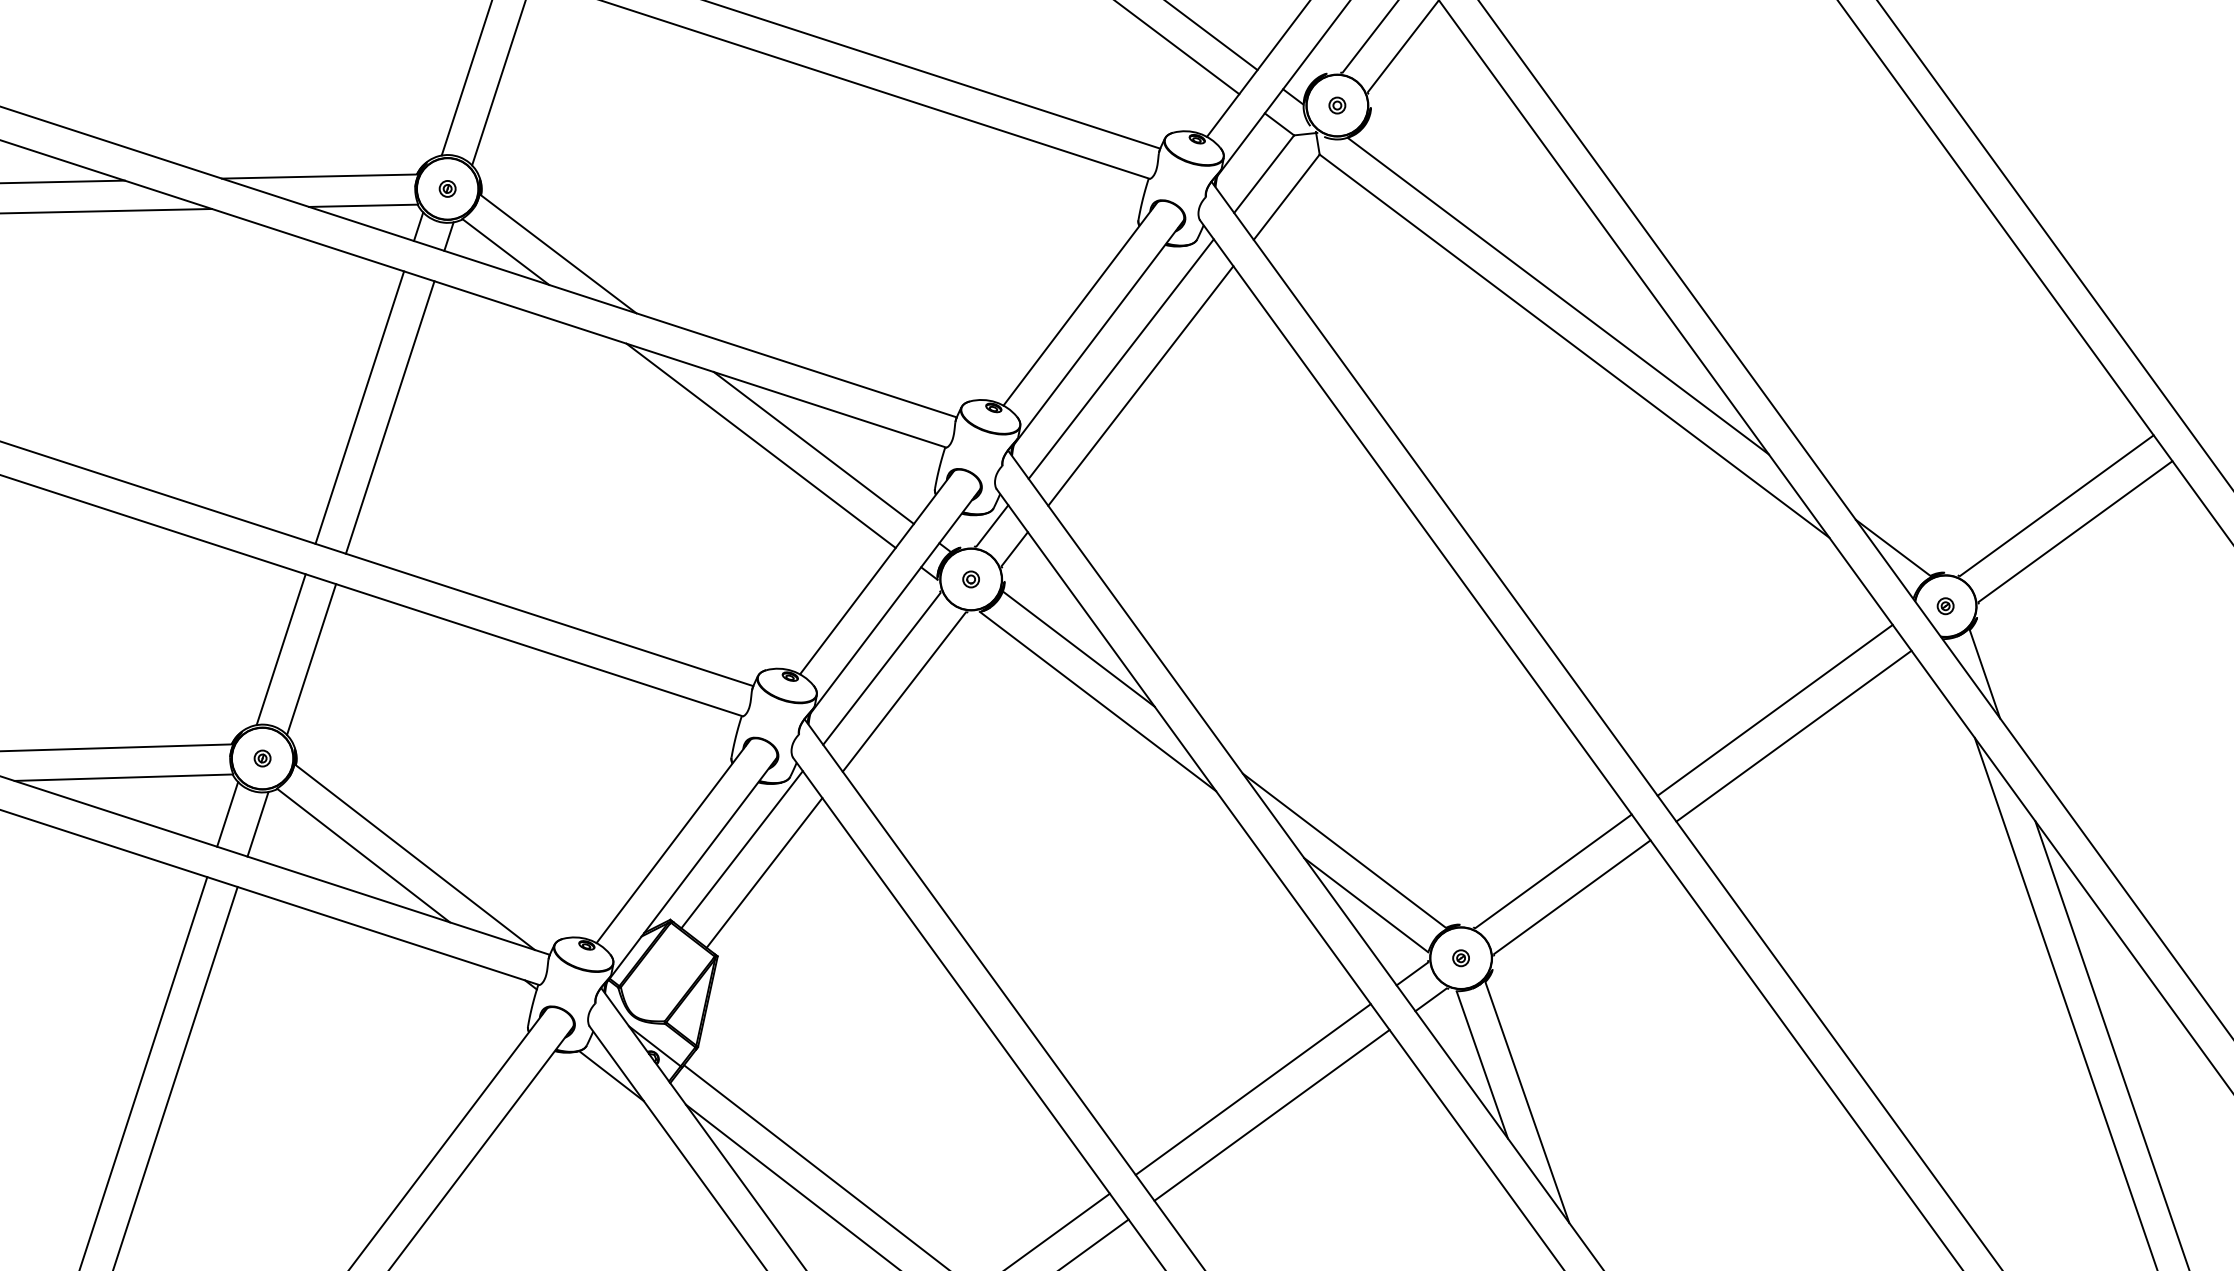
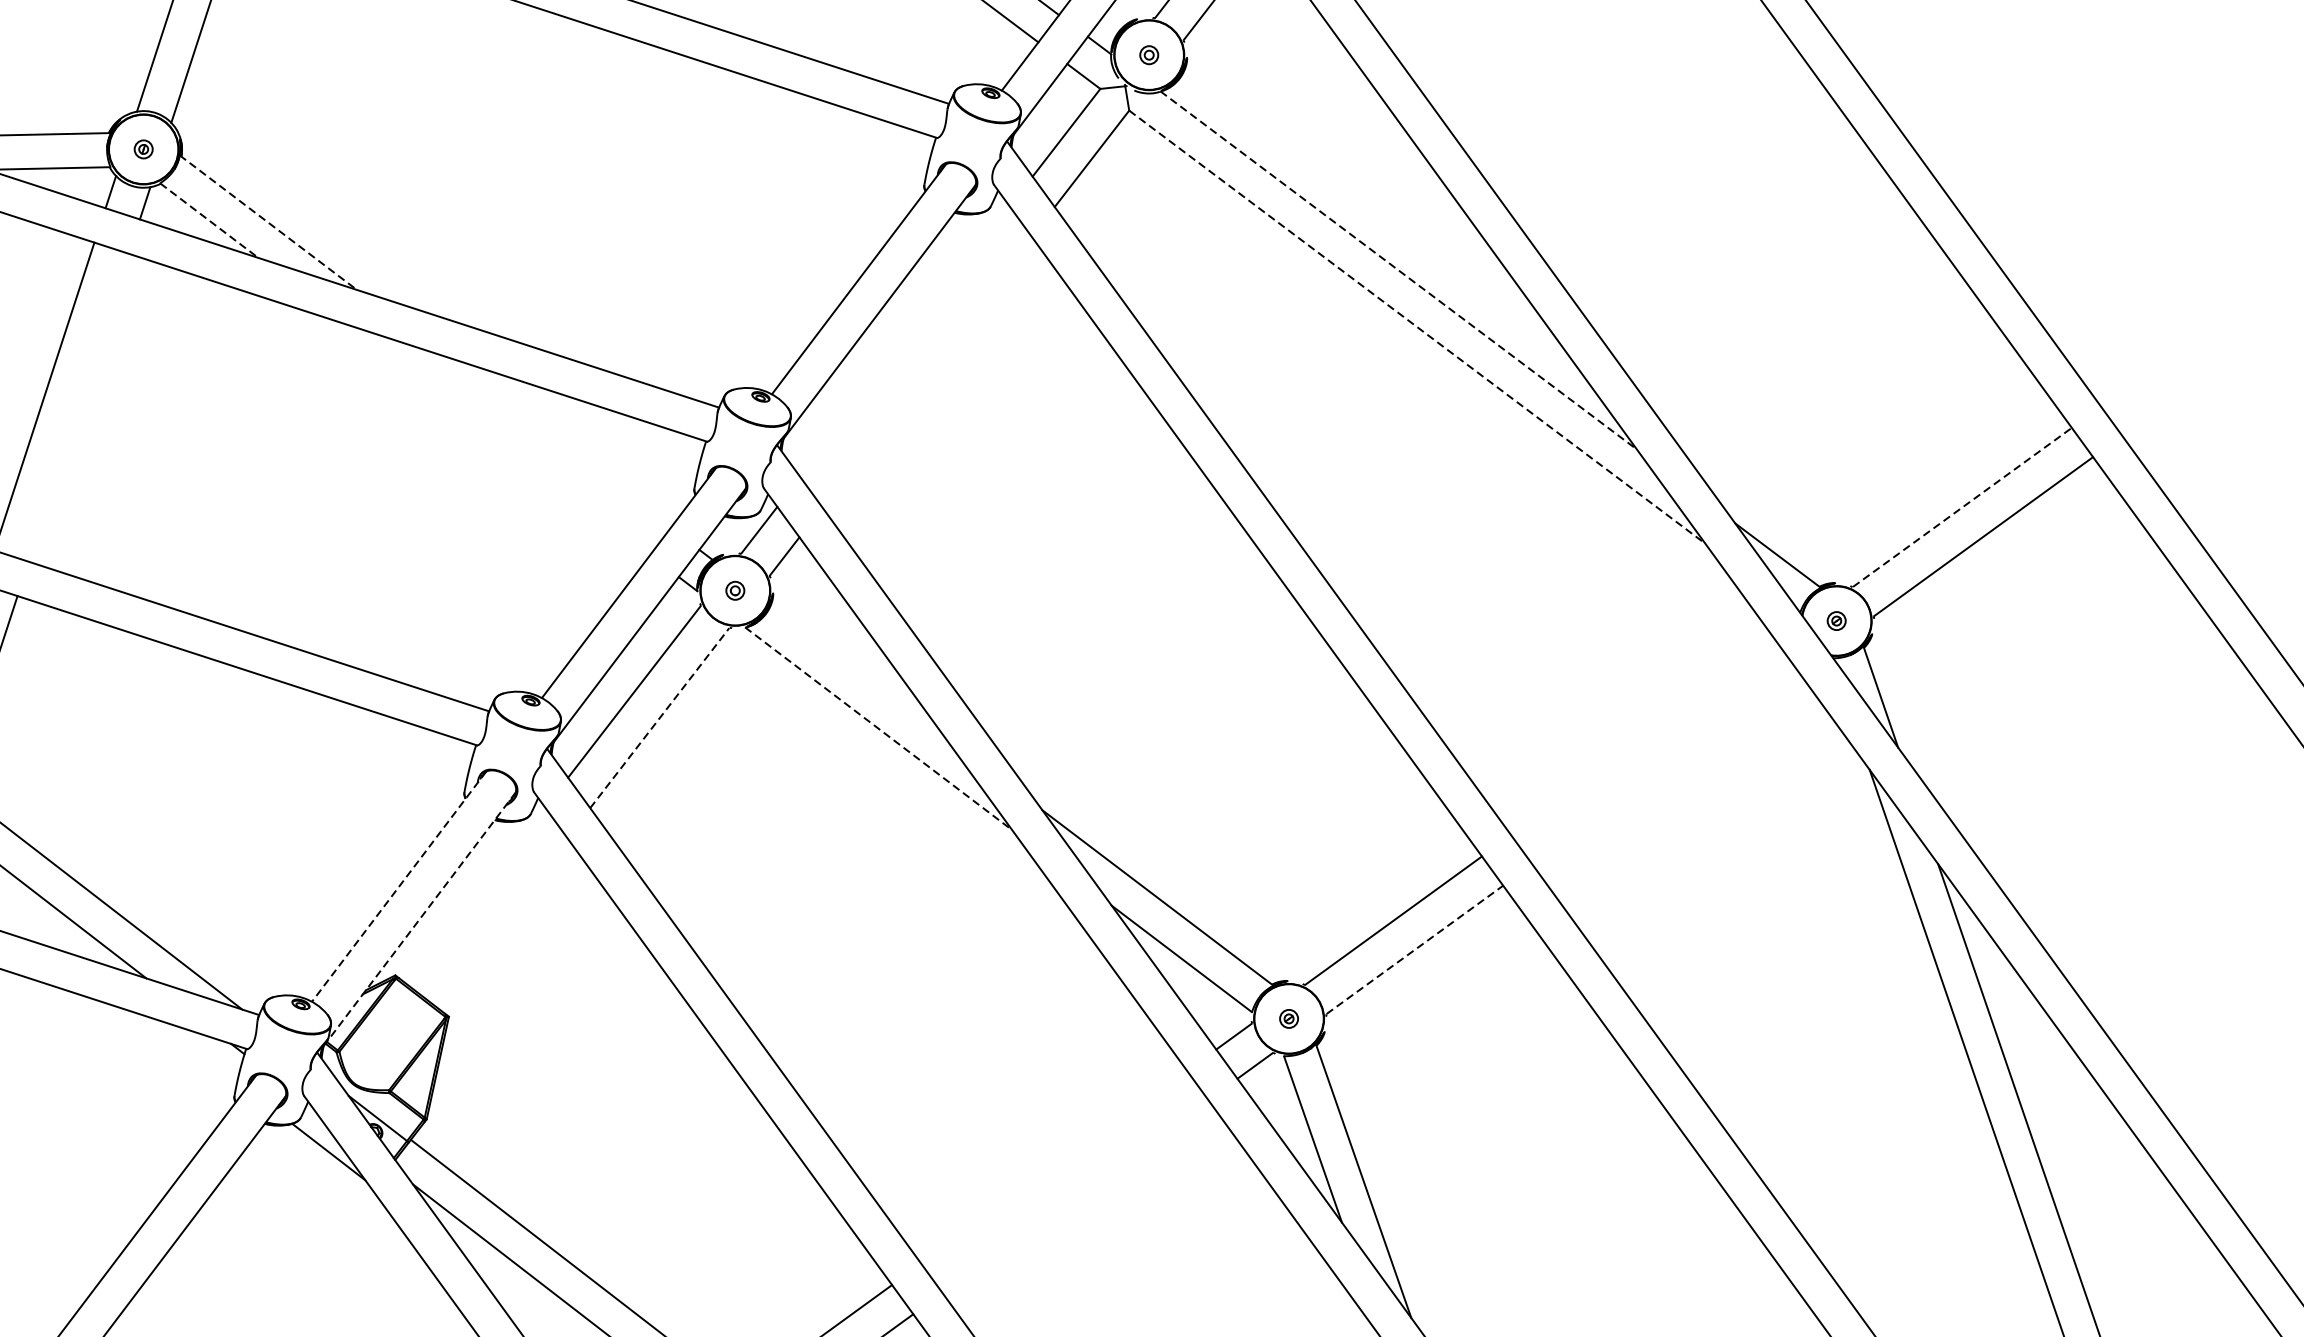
line: (506, 252) -> (210, 221), solid -> dashed
line: (558, 254) -> (268, 223), solid -> dashed
line: (1558, 296) -> (1399, 270), solid -> dashed
line: (1574, 346) -> (1417, 327), solid -> dashed
line: (1120, 358) -> (904, 341), removed
line: (1140, 385) -> (926, 371), removed
line: (389, 417) -> (77, 407), removed
line: (760, 445) -> (497, 439), removed
line: (813, 447) -> (557, 441), removed
line: (2056, 505) -> (1961, 507), solid -> dashed
line: (1078, 648) -> (856, 668), removed
line: (904, 692) -> (660, 718), solid -> dashed
line: (1098, 701) -> (879, 728), solid -> dashed
line: (1774, 709) -> (1643, 737), removed
line: (1793, 735) -> (1664, 767), removed
line: (673, 841) -> (398, 886), solid -> dashed
line: (741, 849) -> (475, 895), removed
line: (692, 869) -> (420, 918), solid -> dashed
line: (764, 872) -> (501, 921), removed
line: (1572, 897) -> (1414, 950), solid -> dashed
line: (1252, 1089) -> (1053, 1167), removed
line: (1271, 1114) -> (1074, 1195), removed

